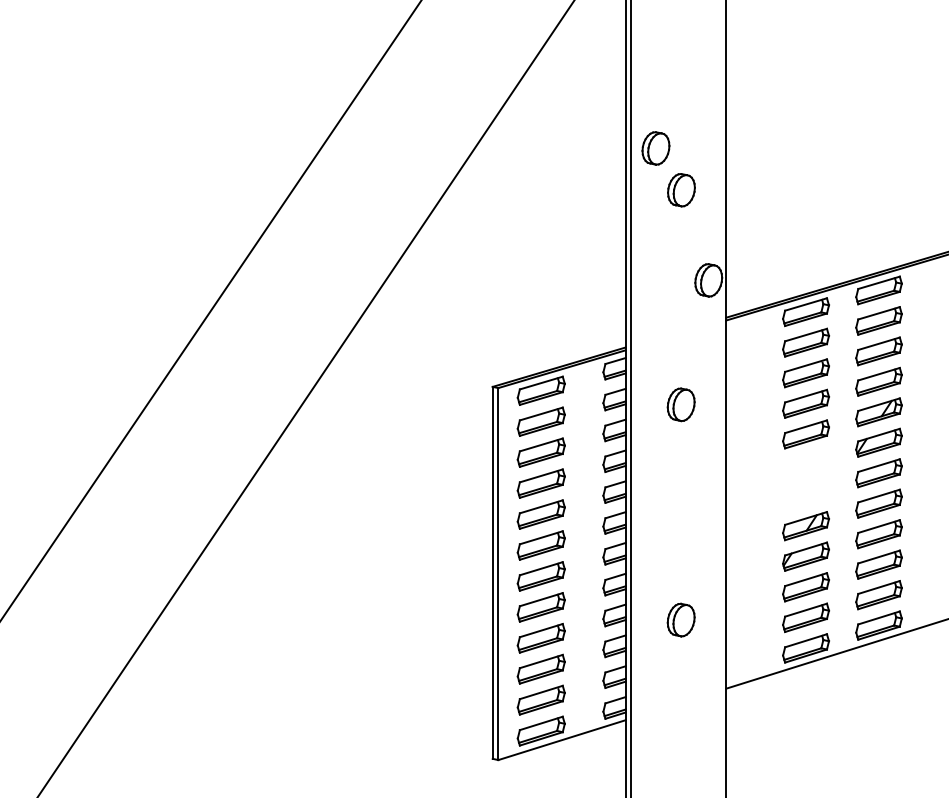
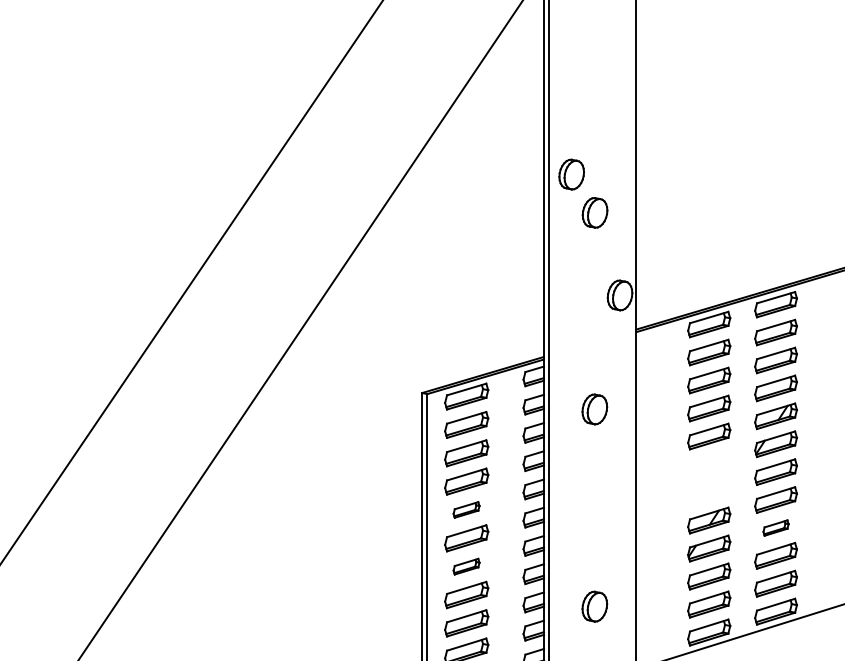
part: (540, 514) -> (465, 509), size x0.6
part: (878, 534) -> (775, 528), size x0.6
part: (540, 576) -> (465, 566), size x0.6

